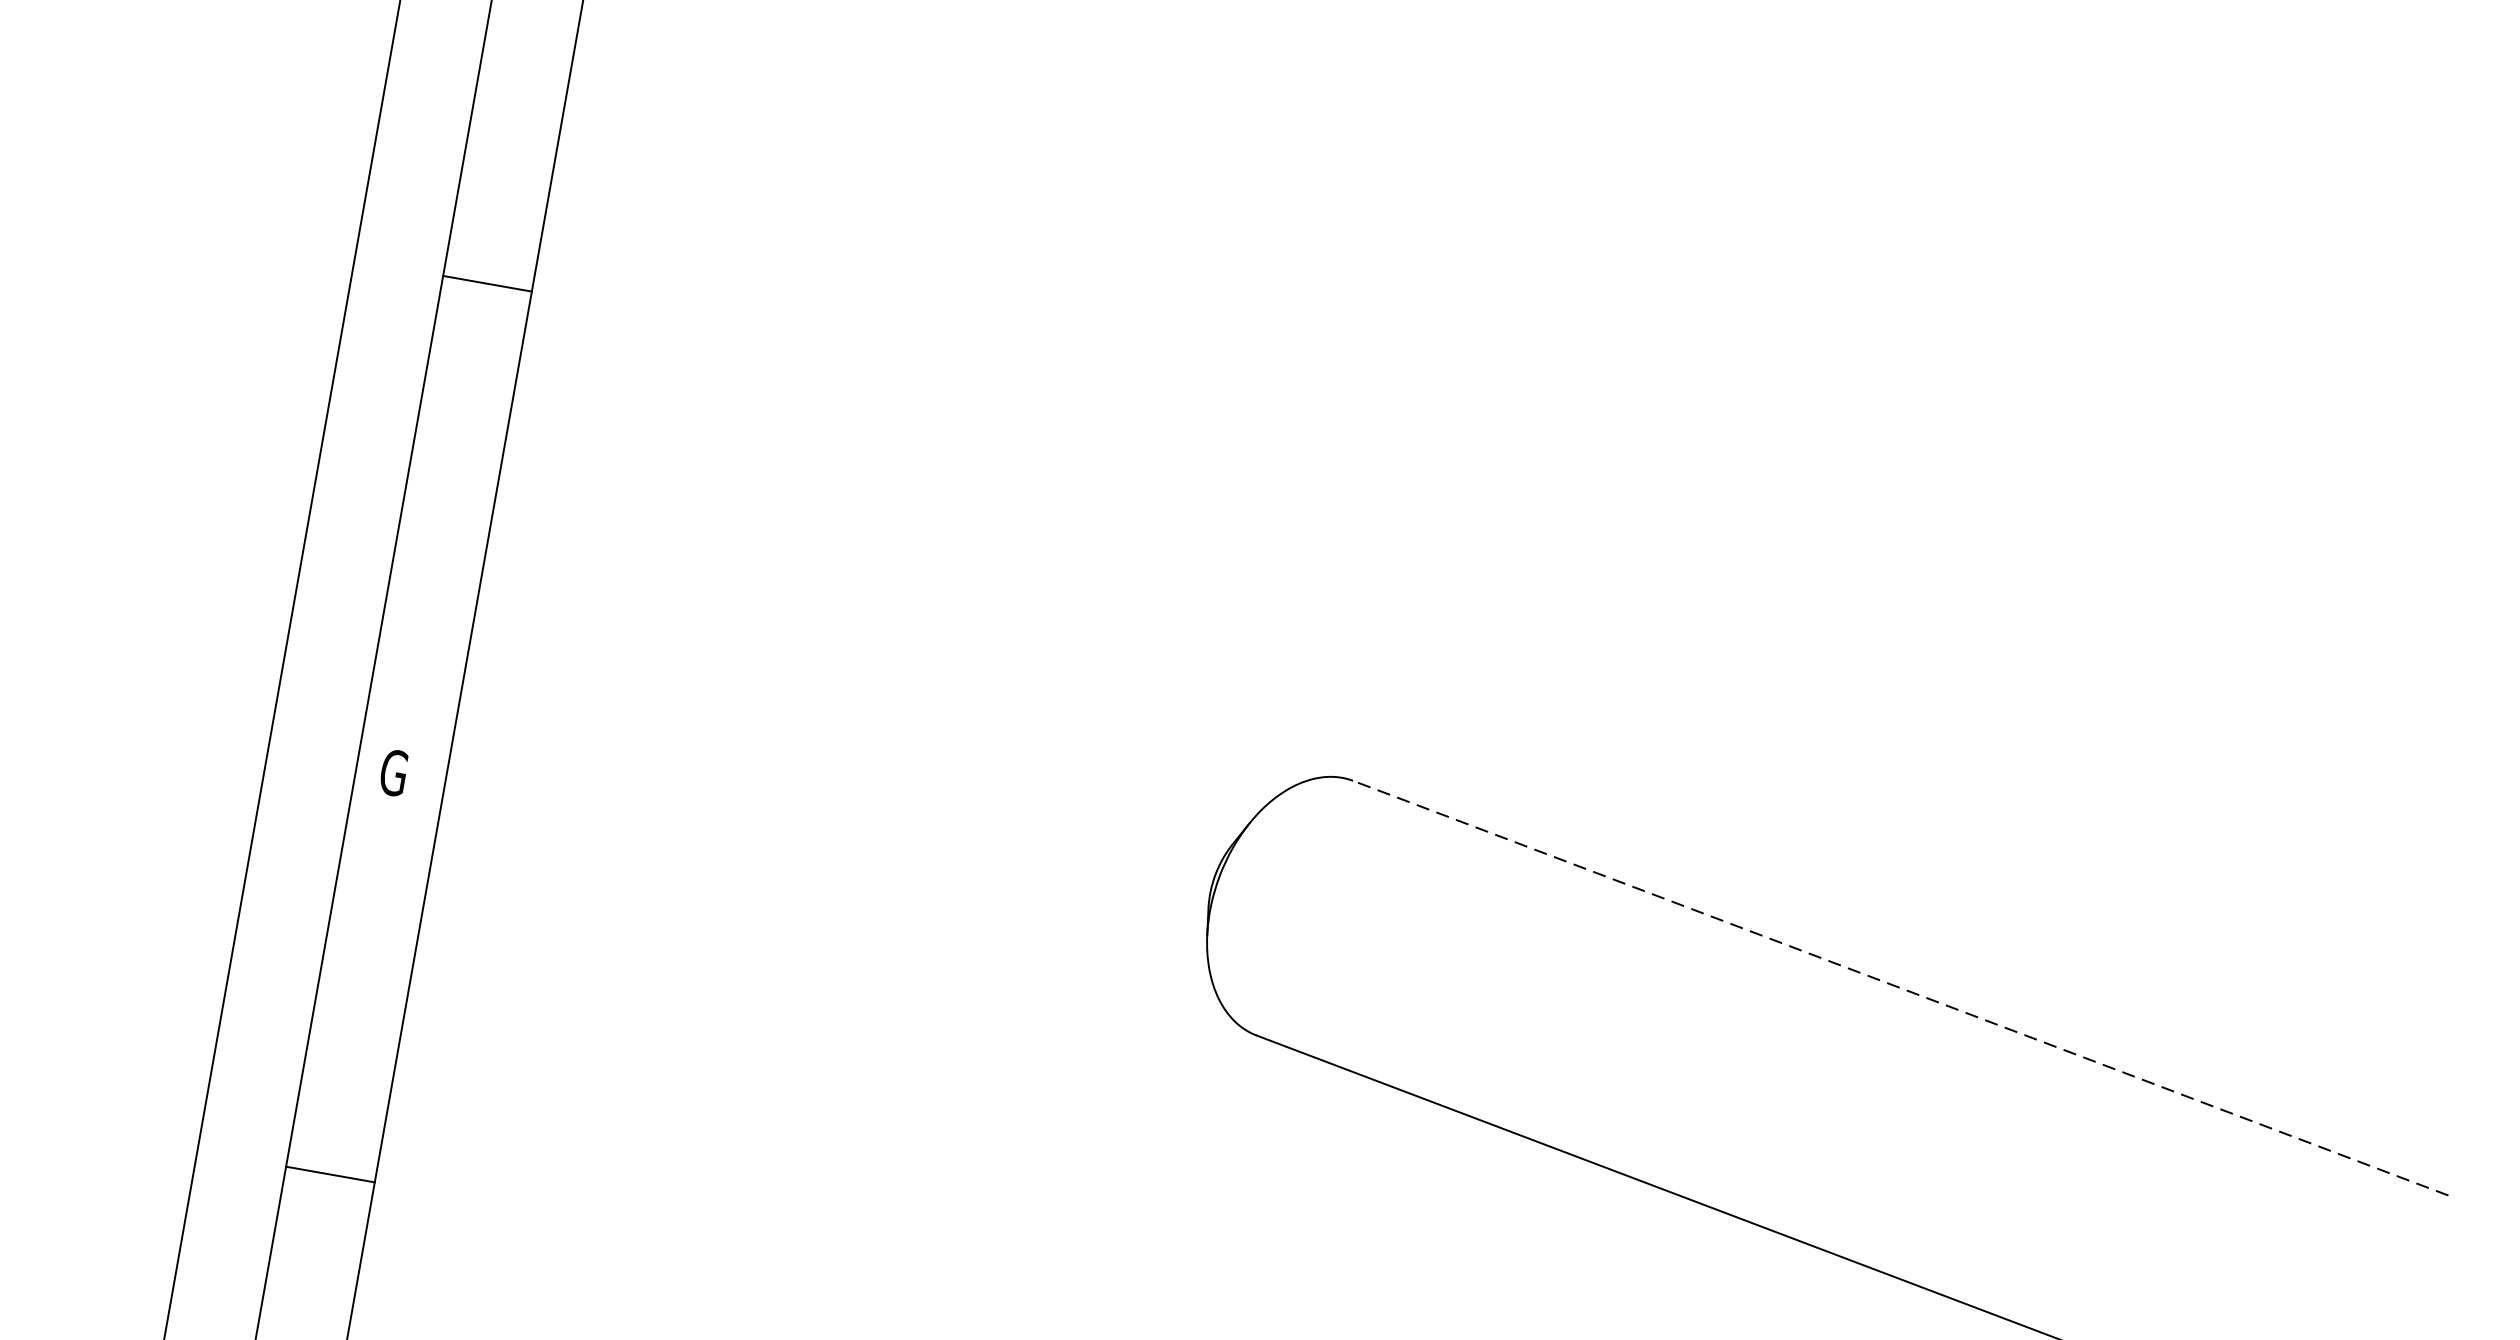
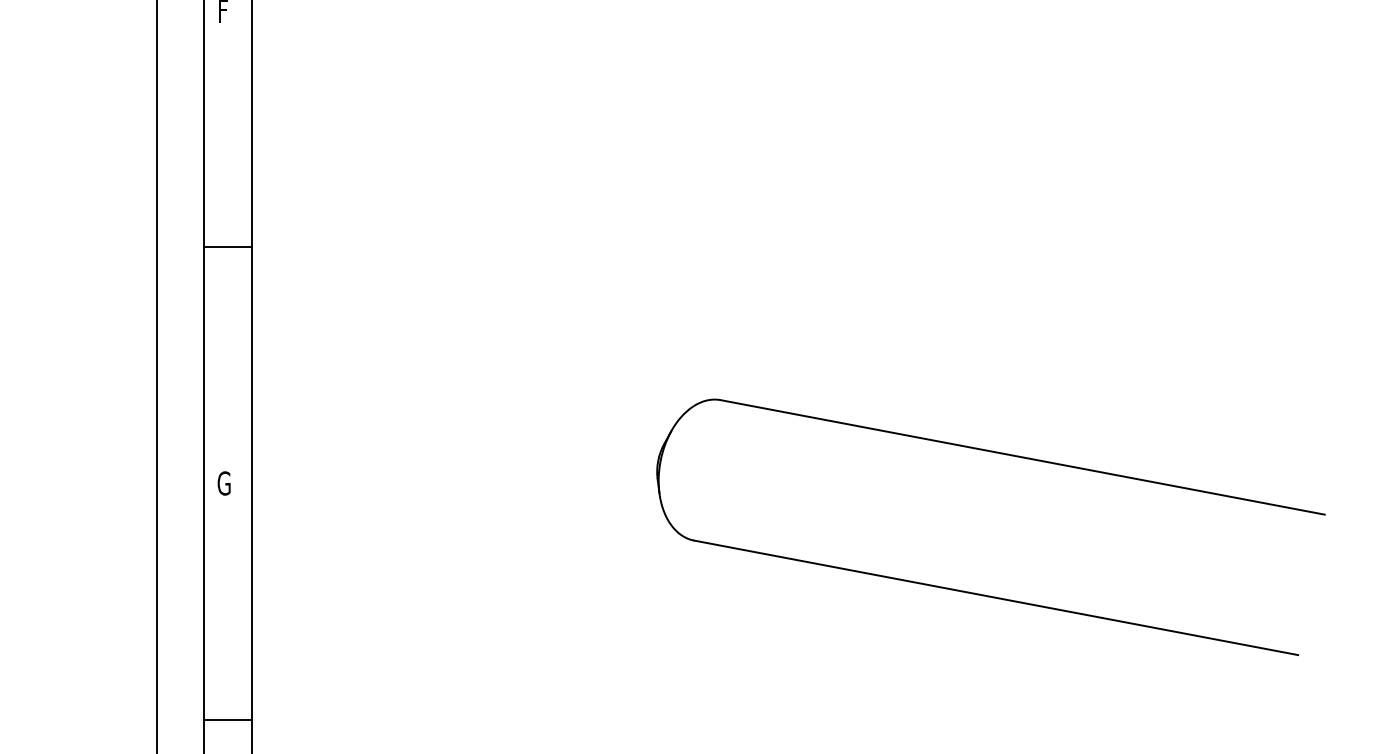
line: (486, 284) -> (227, 247), moved
line: (1900, 988) -> (1022, 457), dashed -> solid
line: (329, 1173) -> (227, 719), moved

